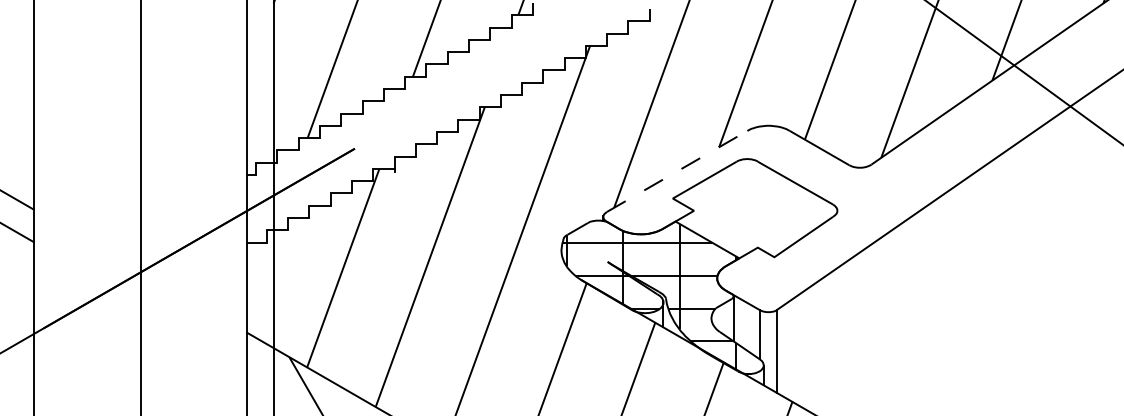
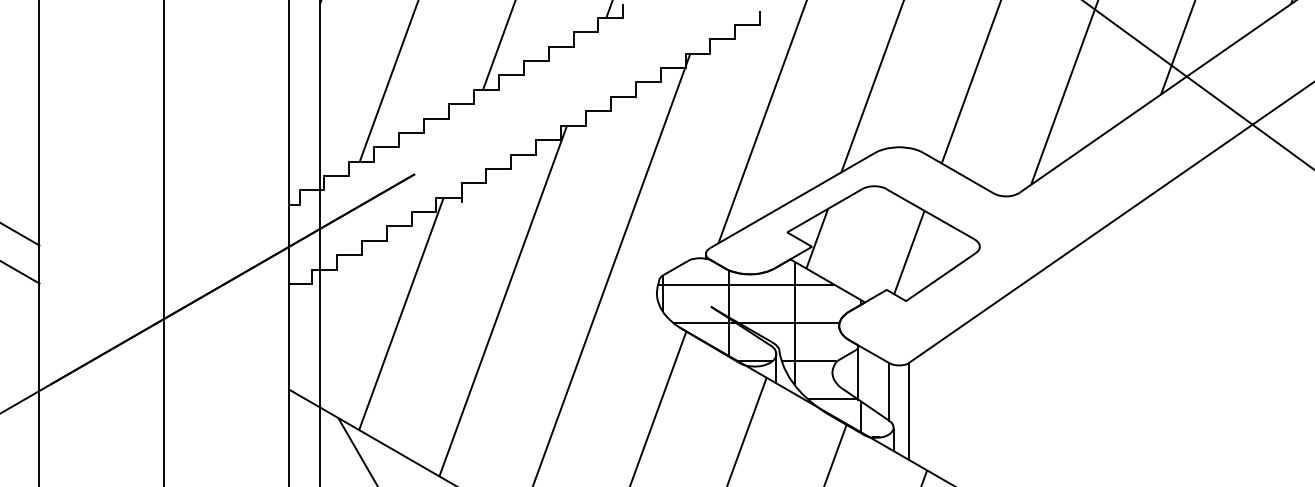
line: (677, 171) -> (792, 200), dashed -> solid
hatch: (739, 214) -> (865, 251), added

